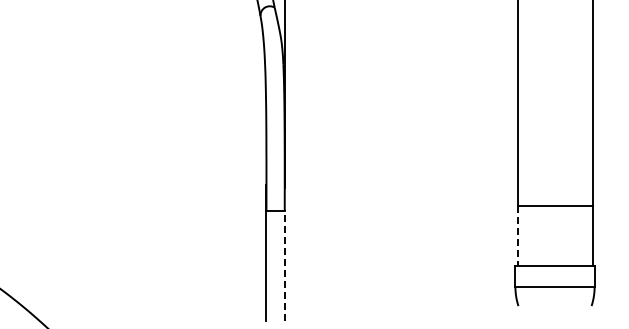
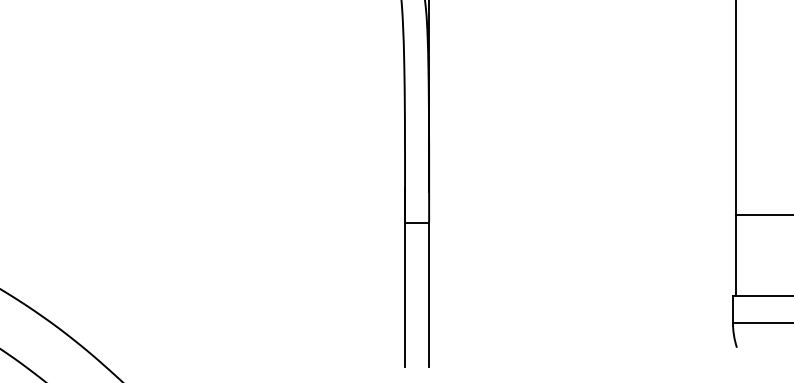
line: (517, 236) -> (735, 256), dashed -> solid
line: (284, 265) -> (428, 294), dashed -> solid

